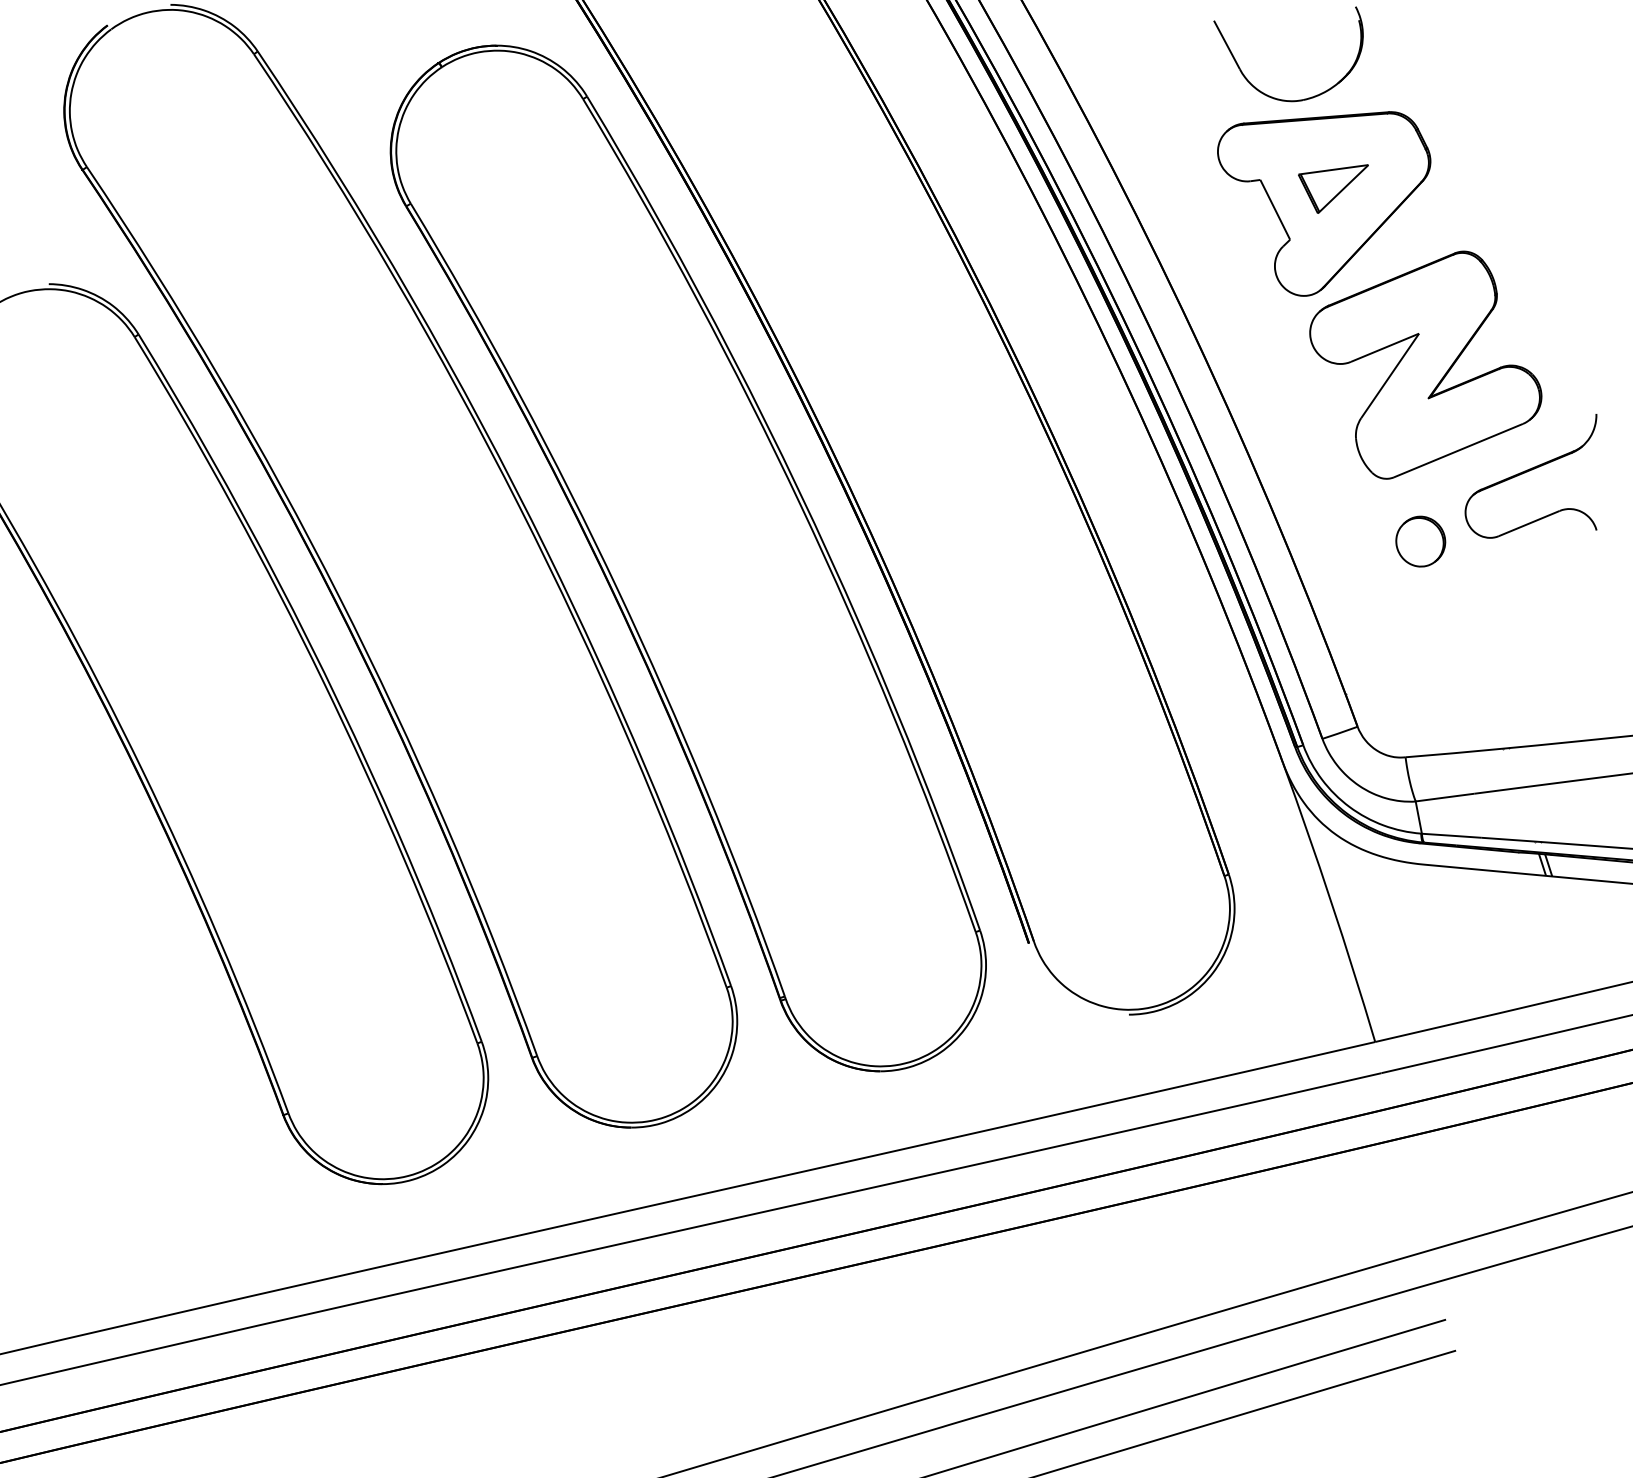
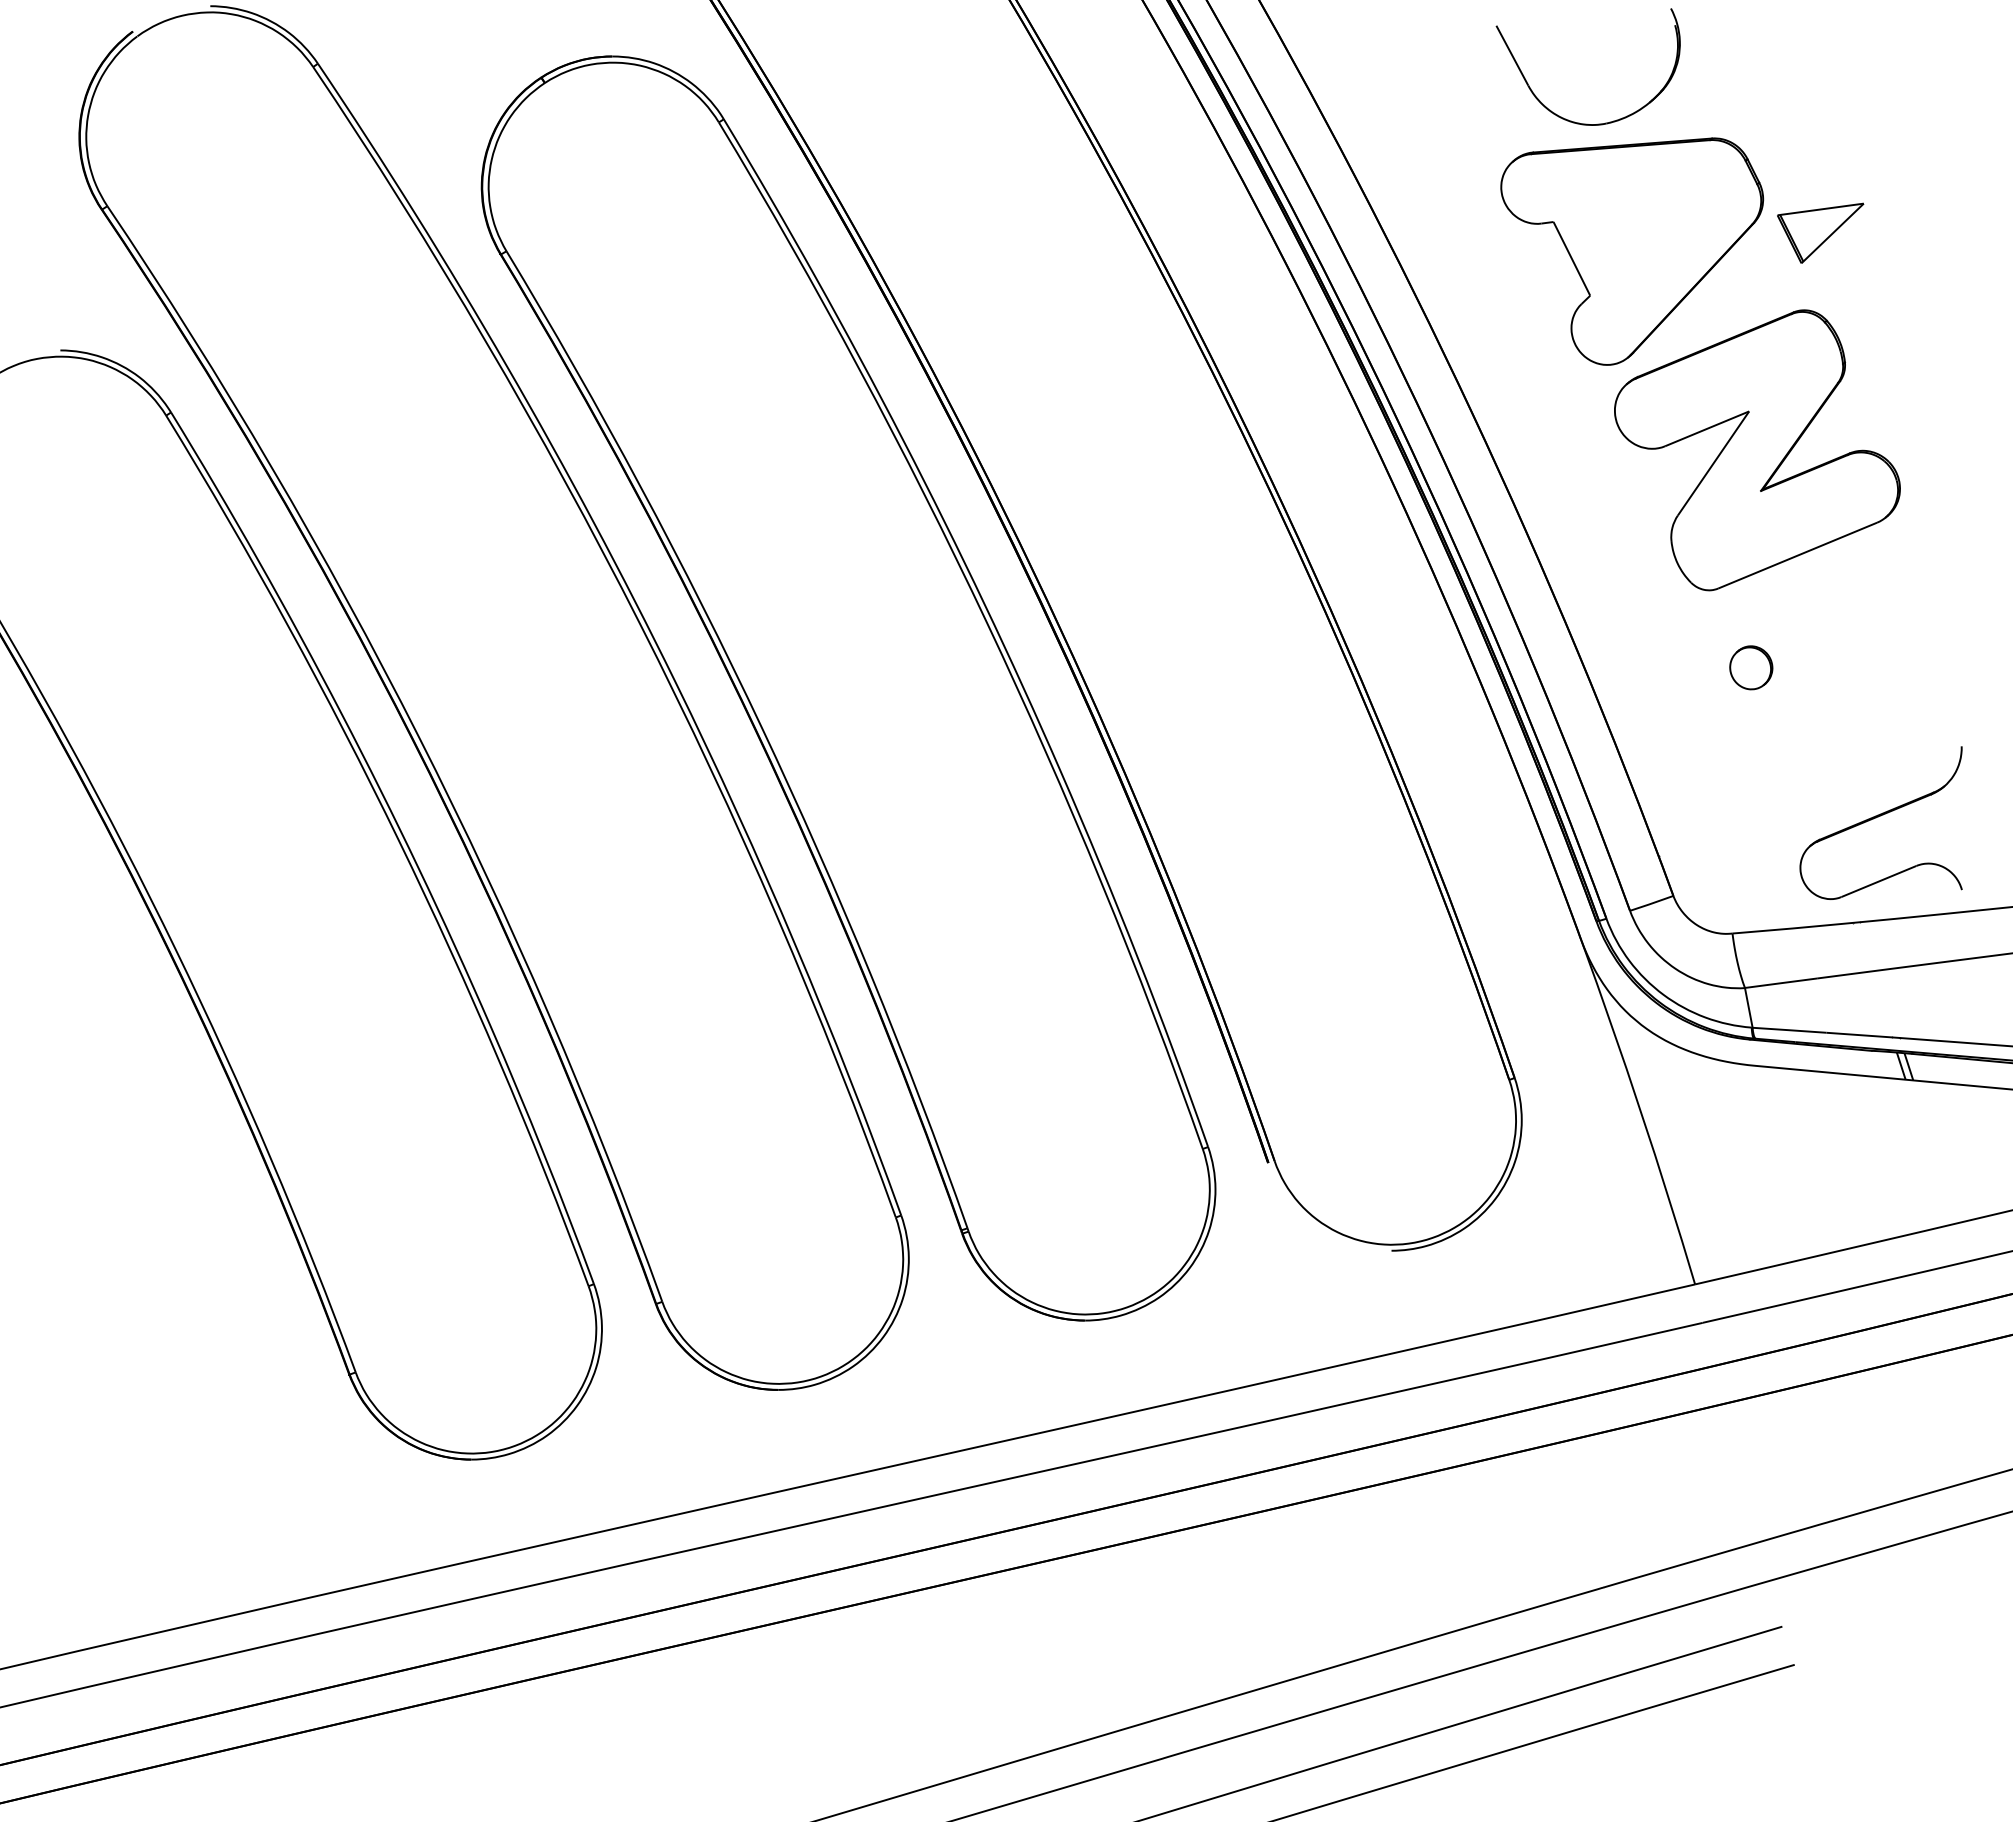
part: (1333, 188) -> (1820, 232), moved
part: (1530, 475) -> (1880, 822), moved
part: (1420, 541) -> (1751, 667), size x0.7

